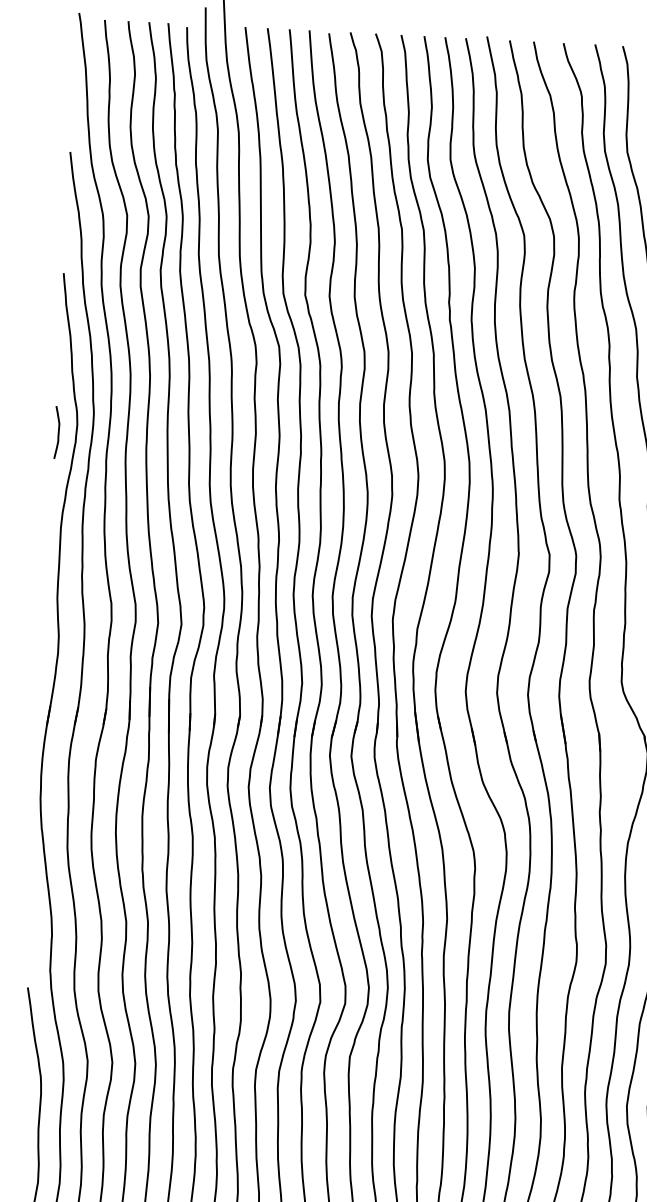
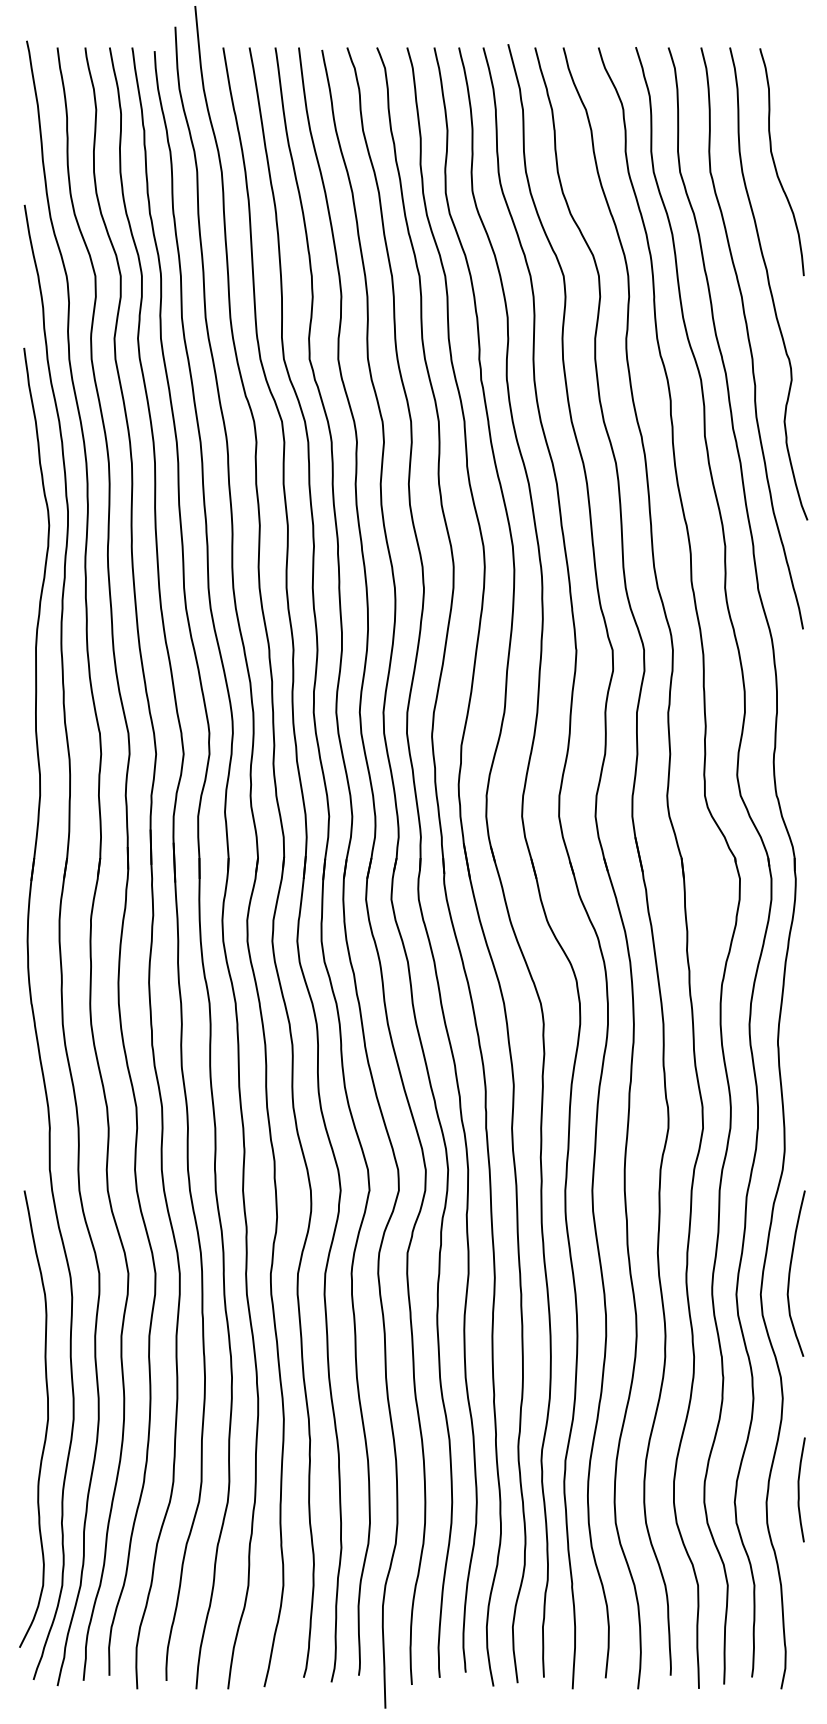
curve: (57, 432) -> (26, 535), removed

